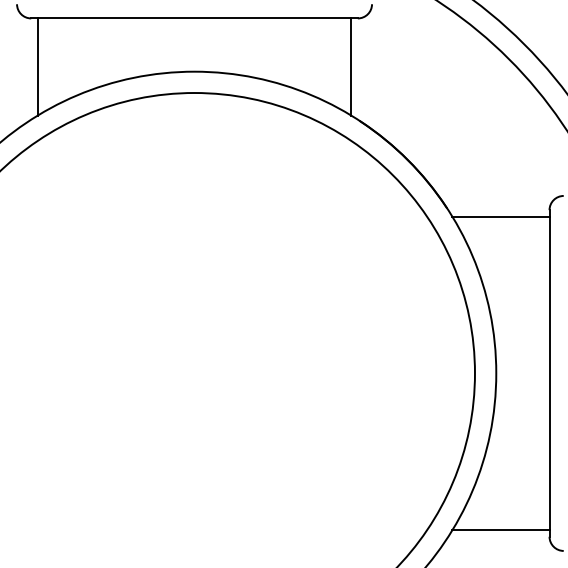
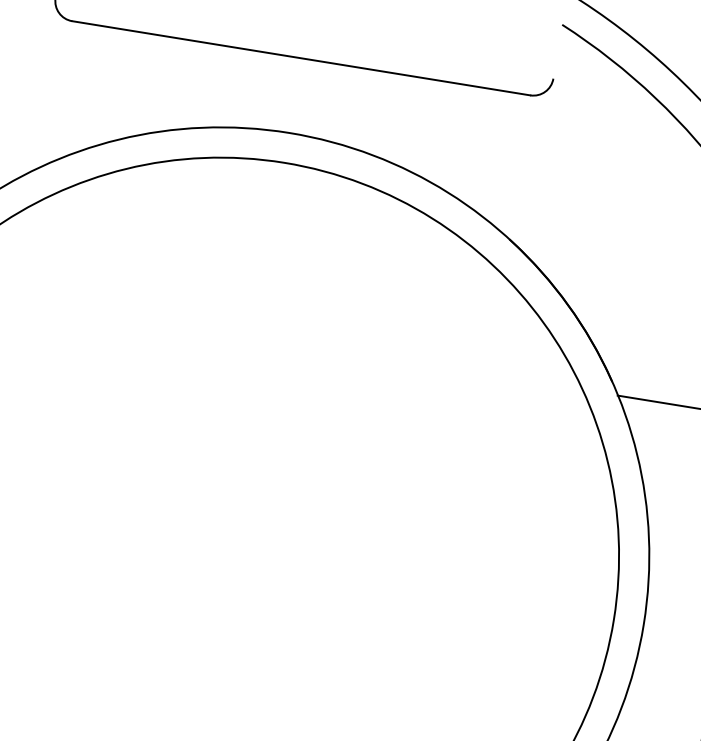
line: (38, 66) -> (71, 90), removed
line: (350, 66) -> (509, 161), removed

